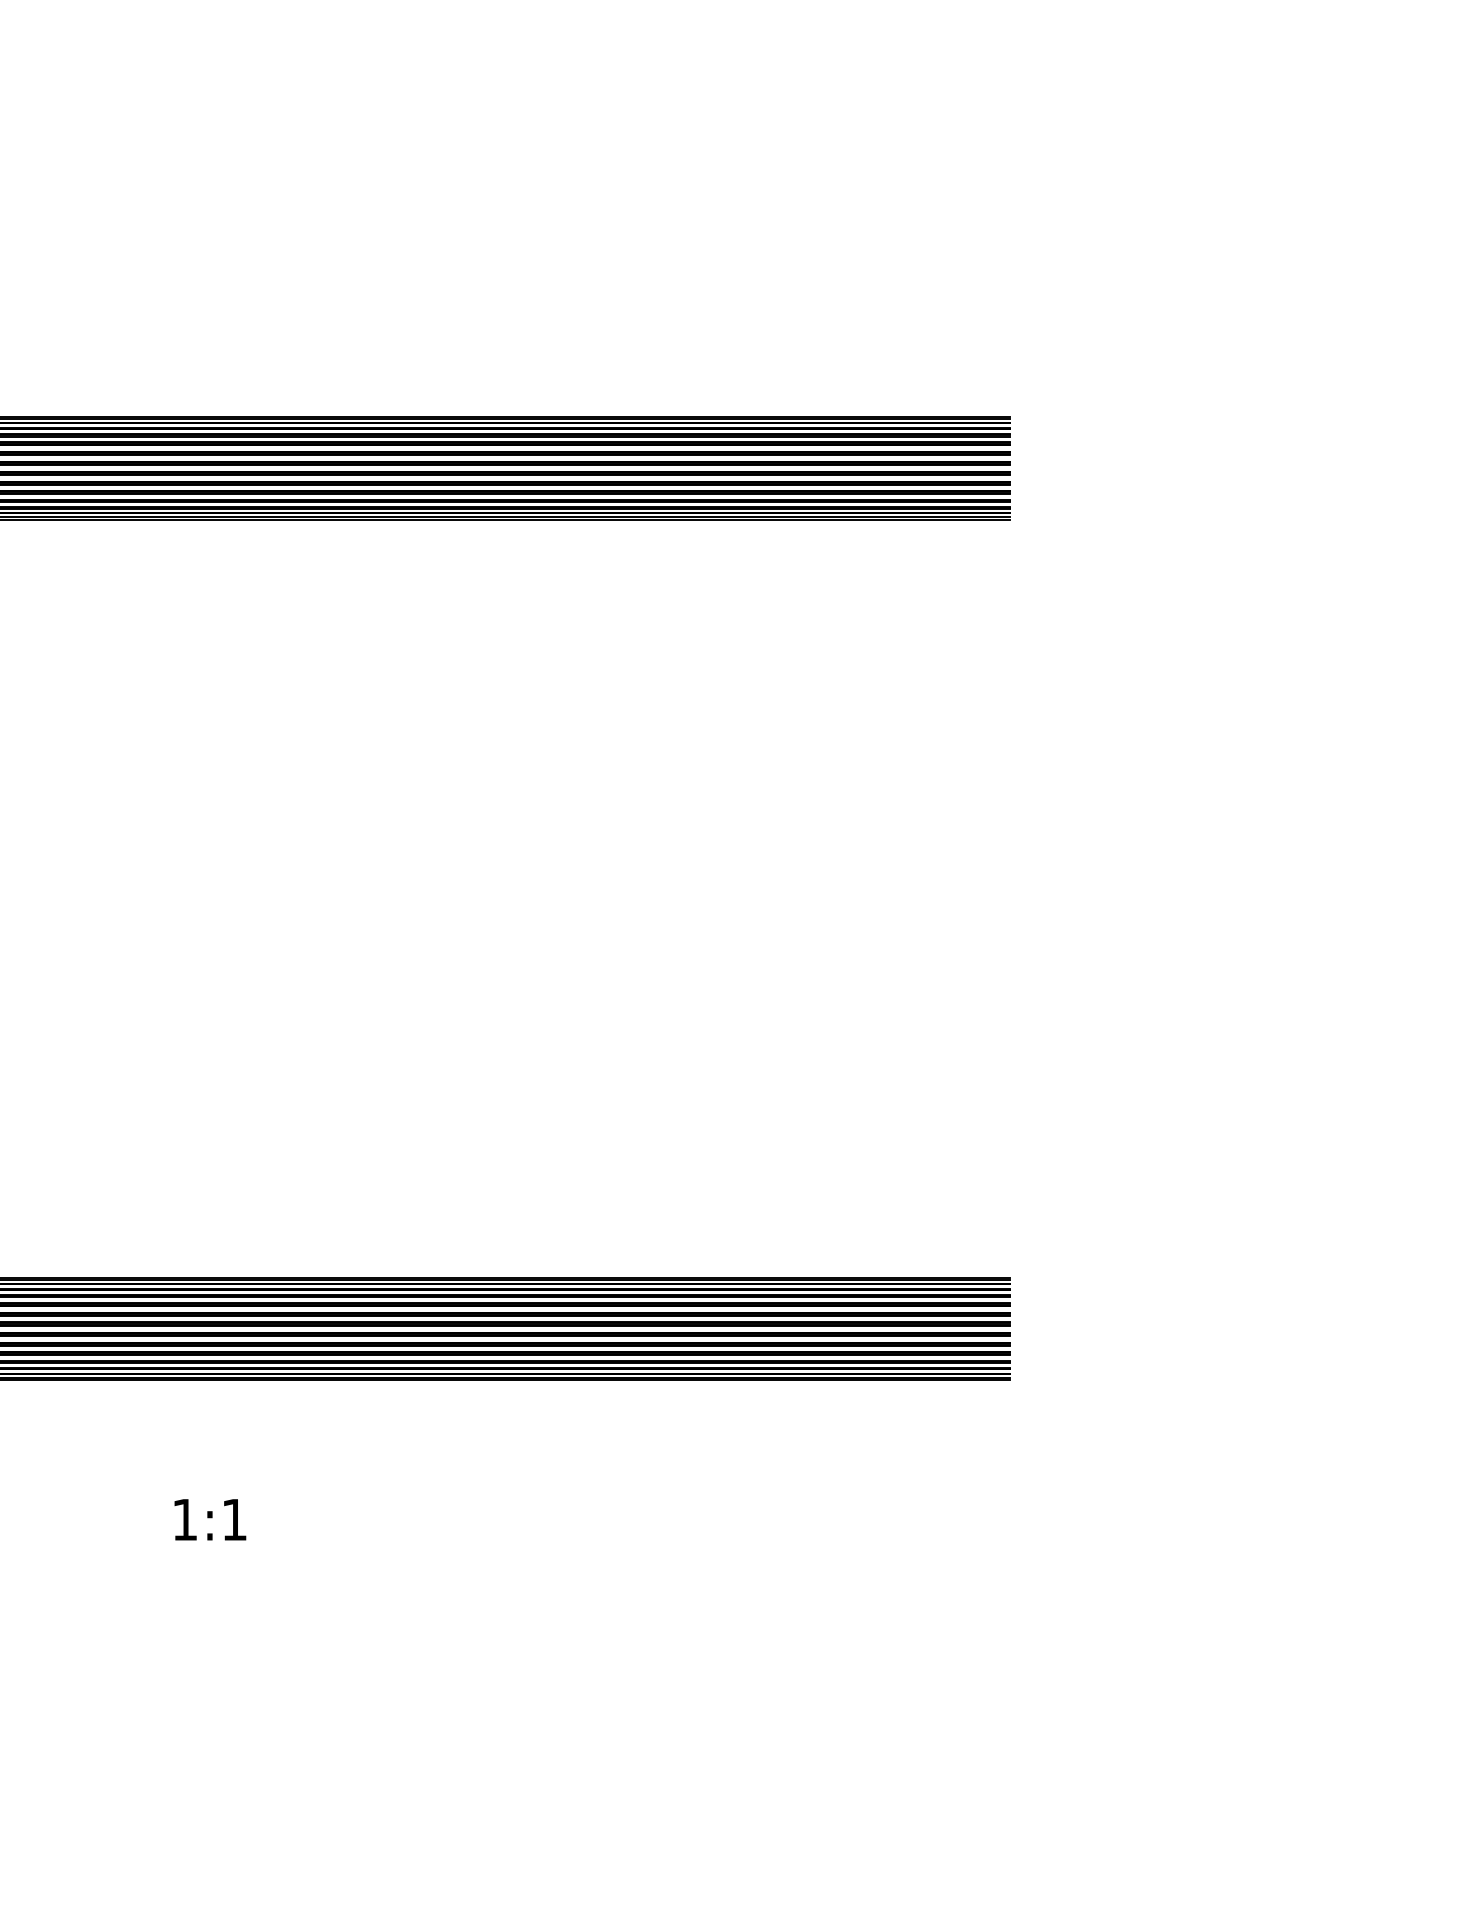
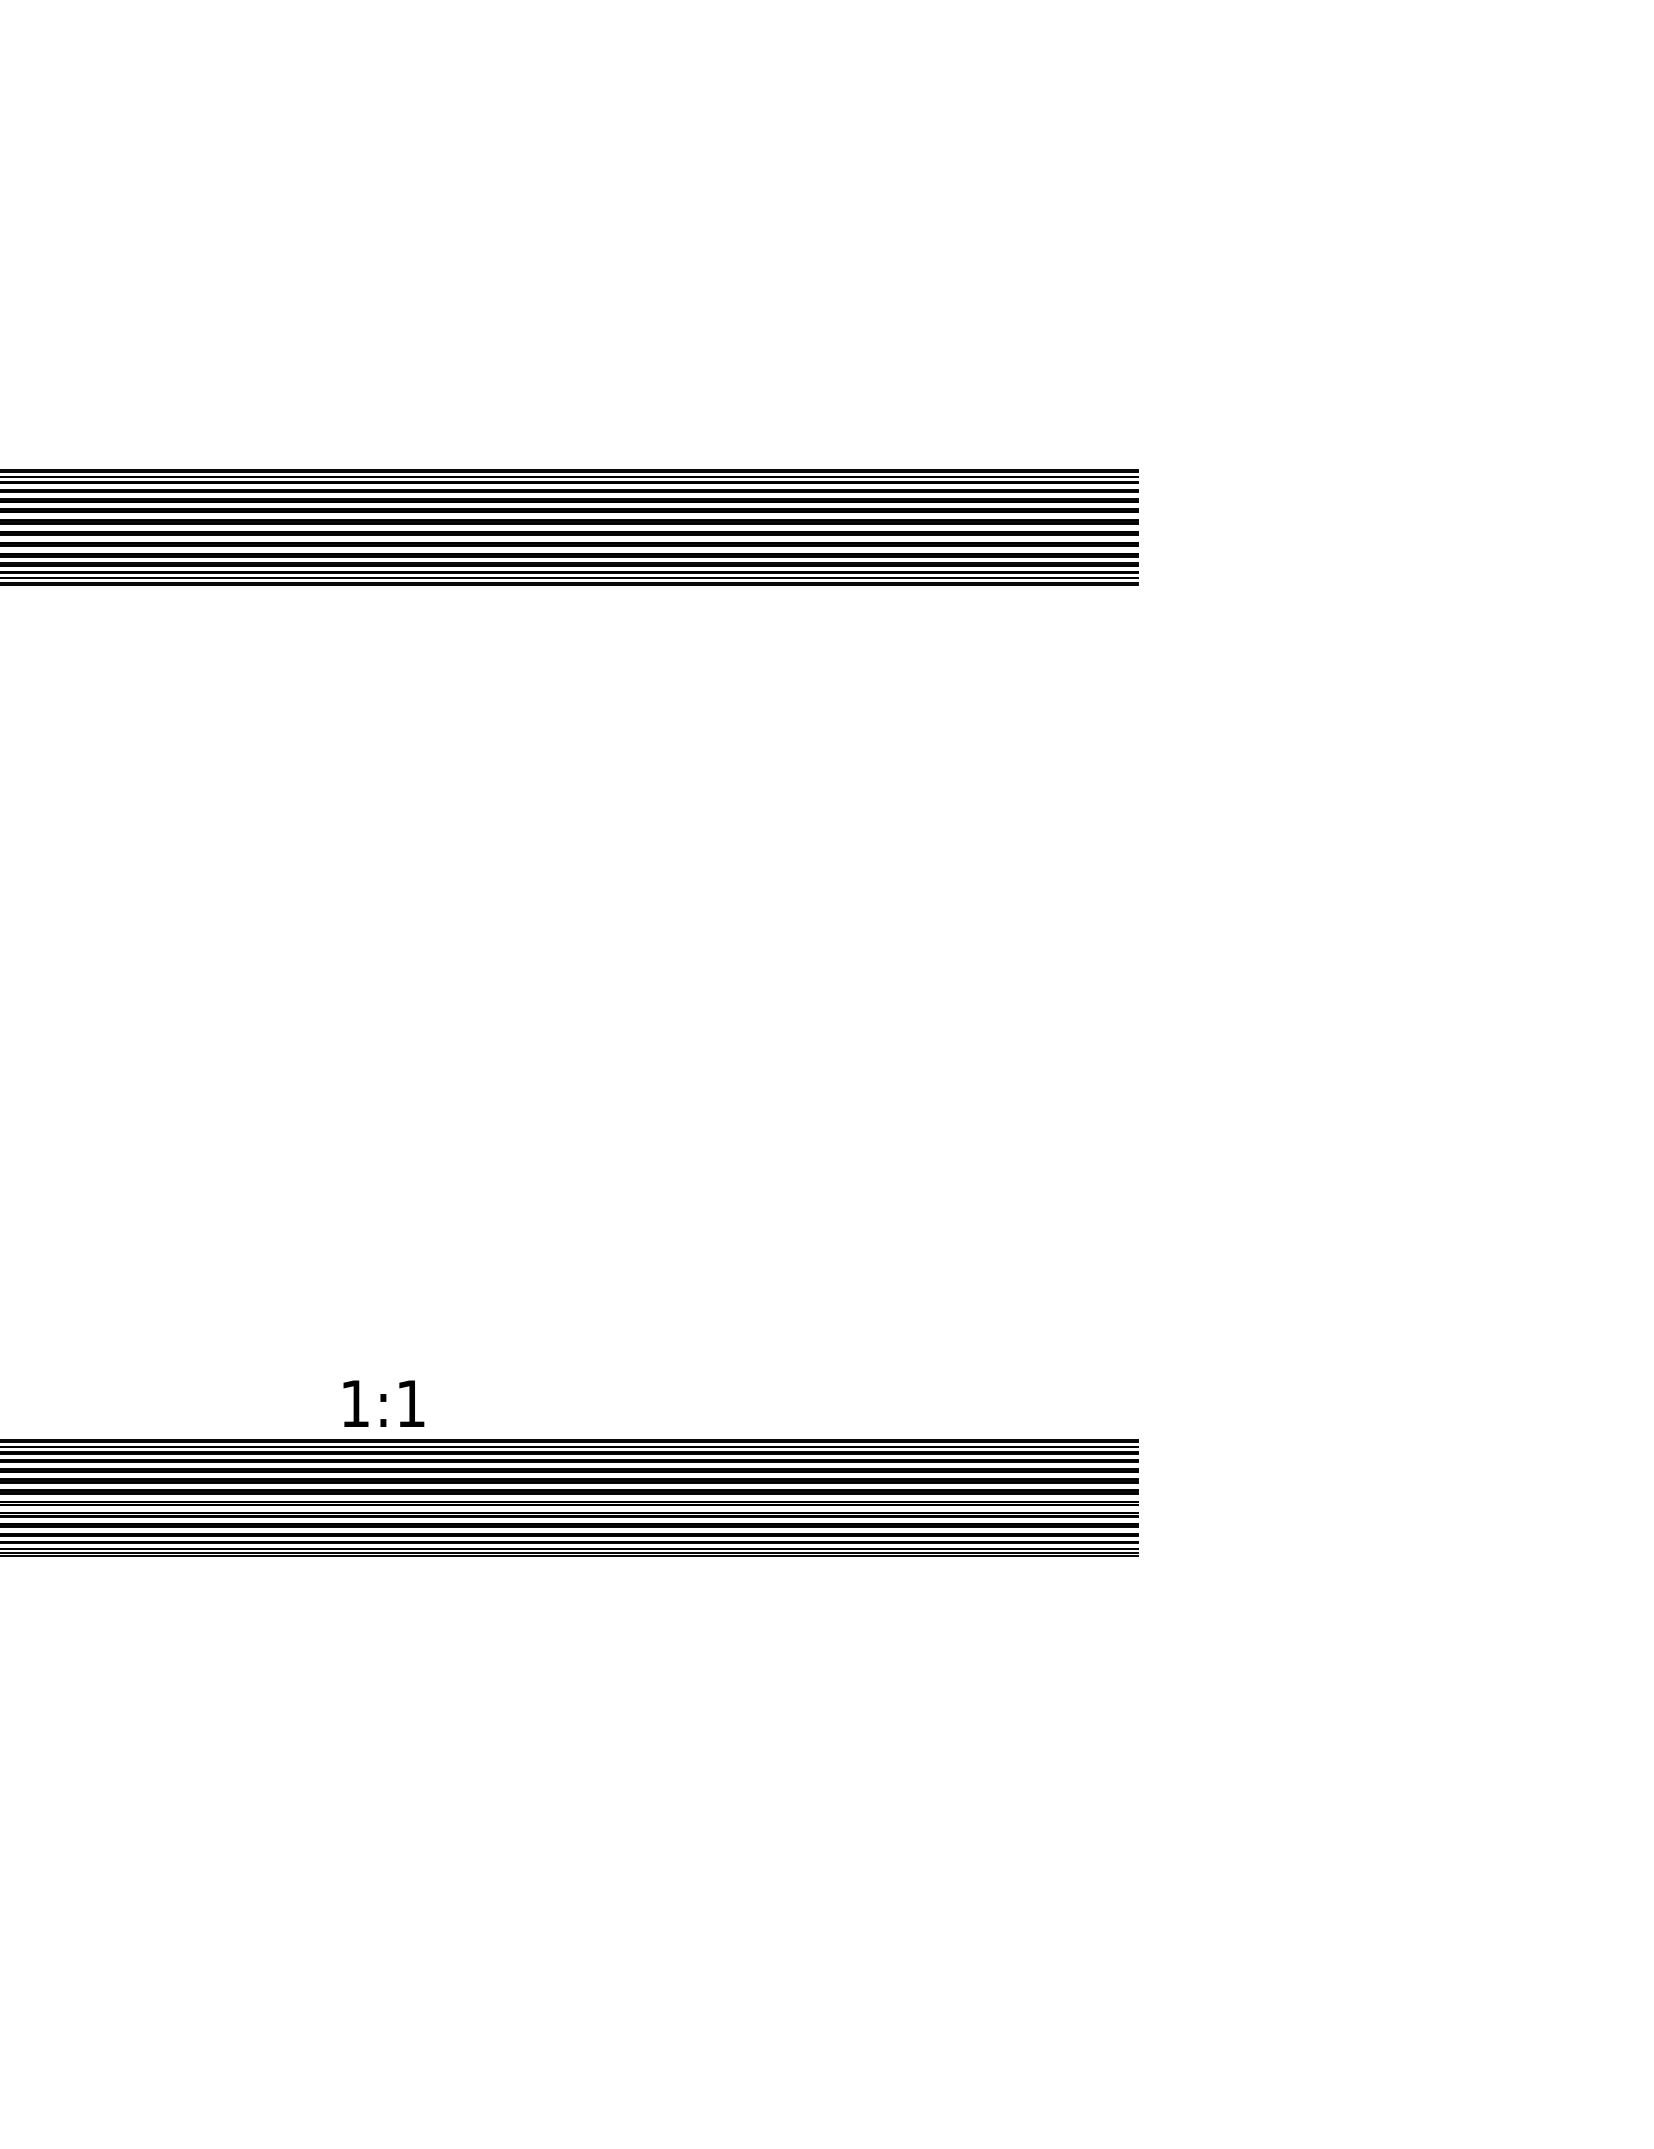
text: (210, 1519) -> (383, 1403), moved

